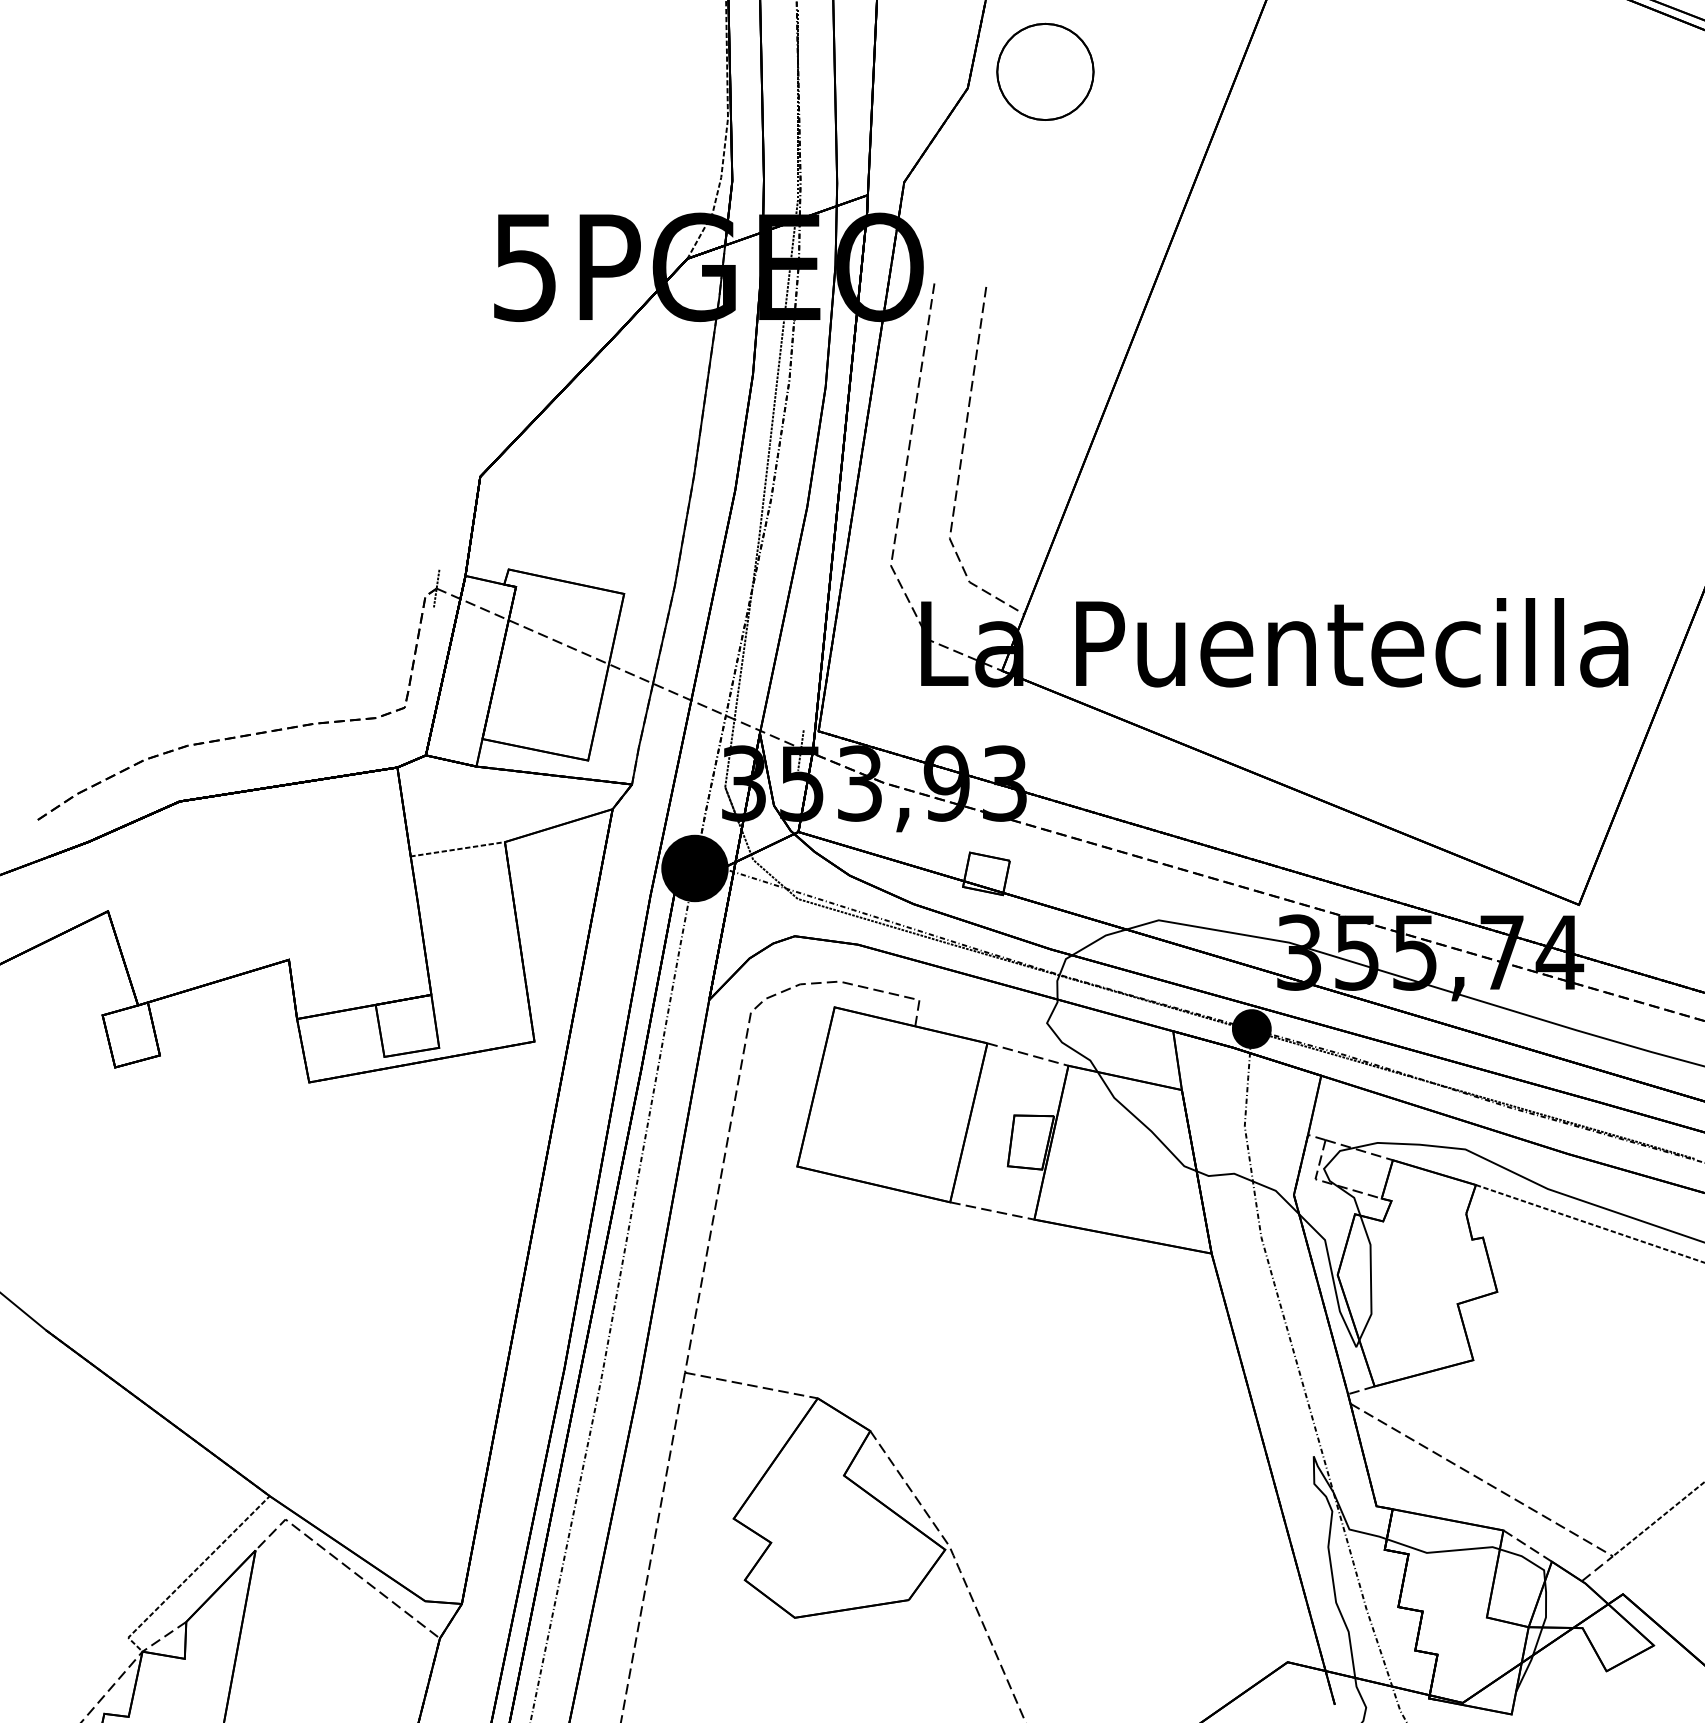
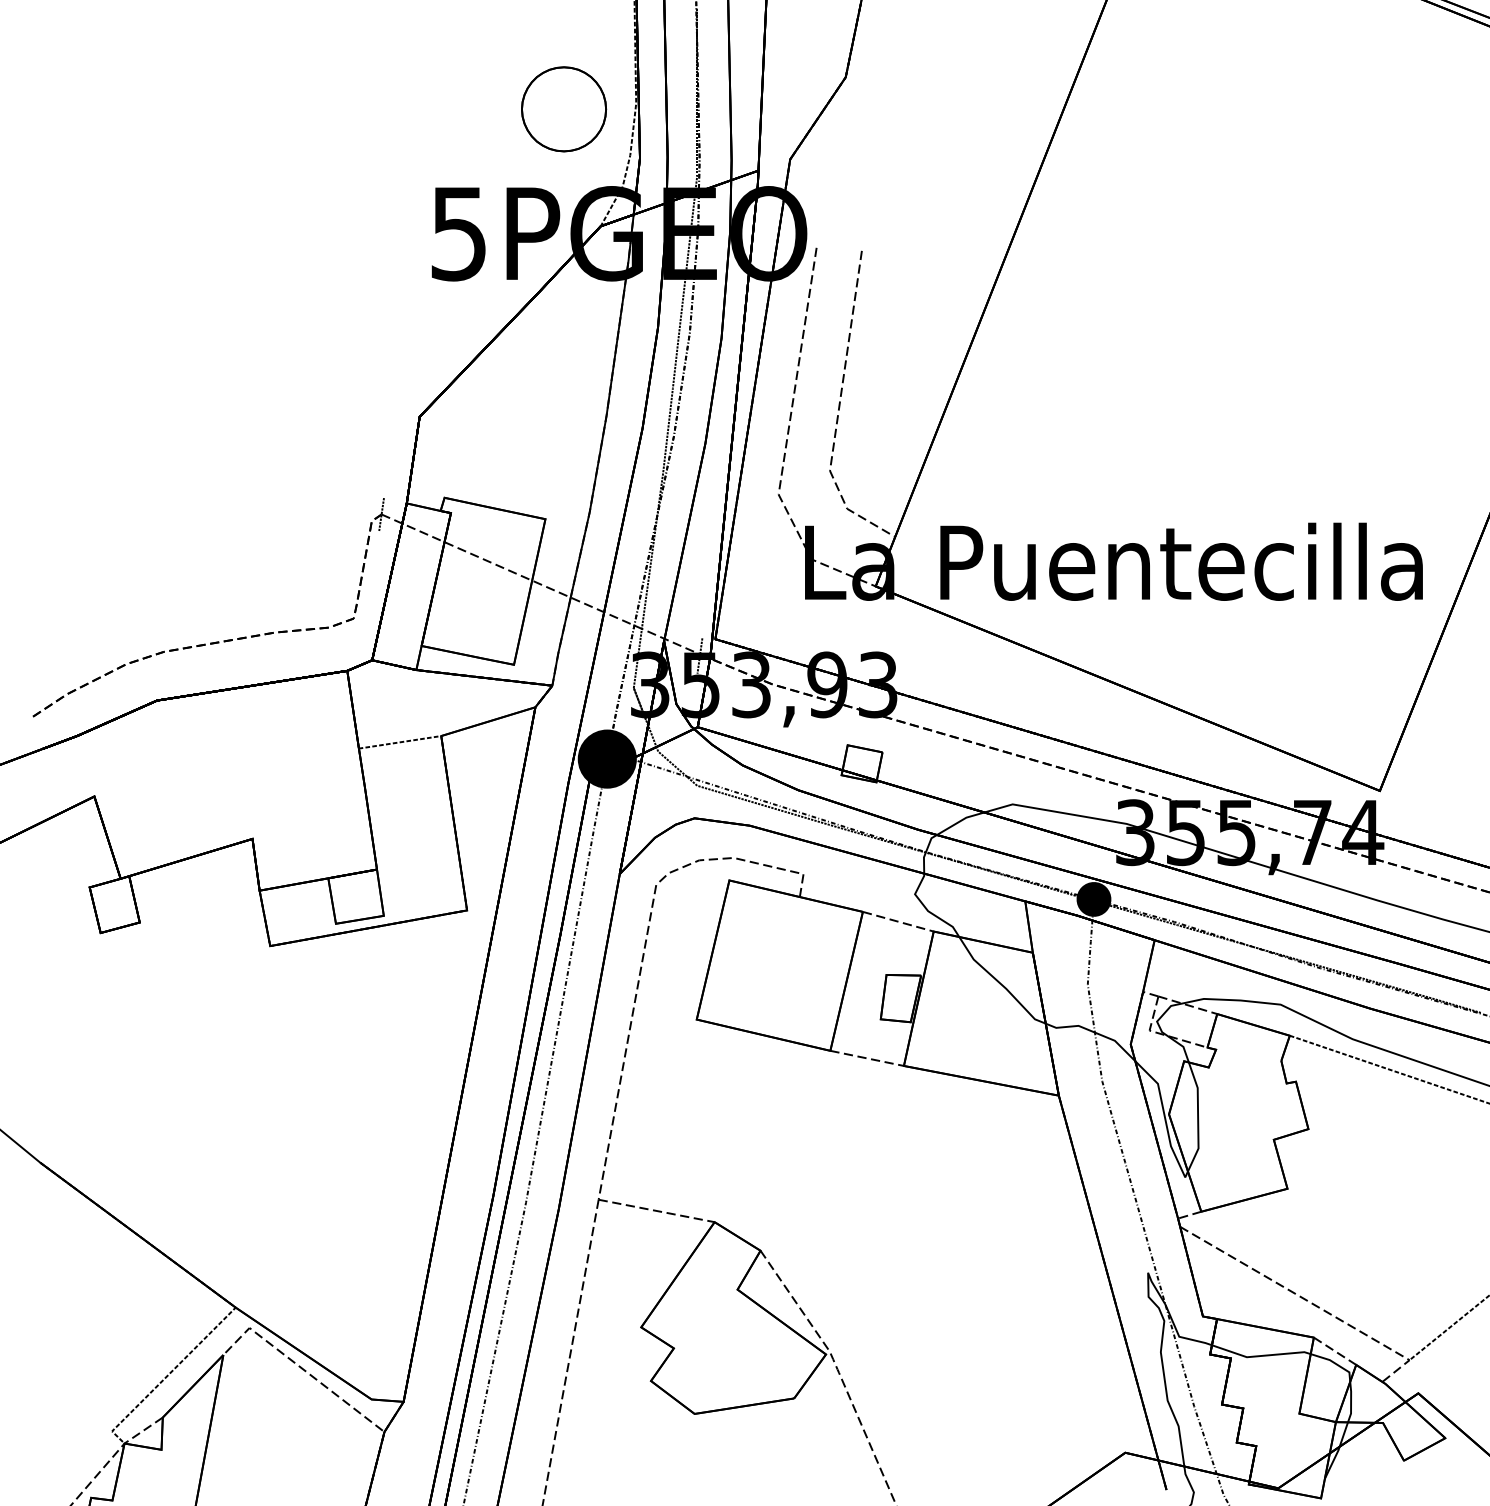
part: (1045, 71) -> (564, 108), moved

